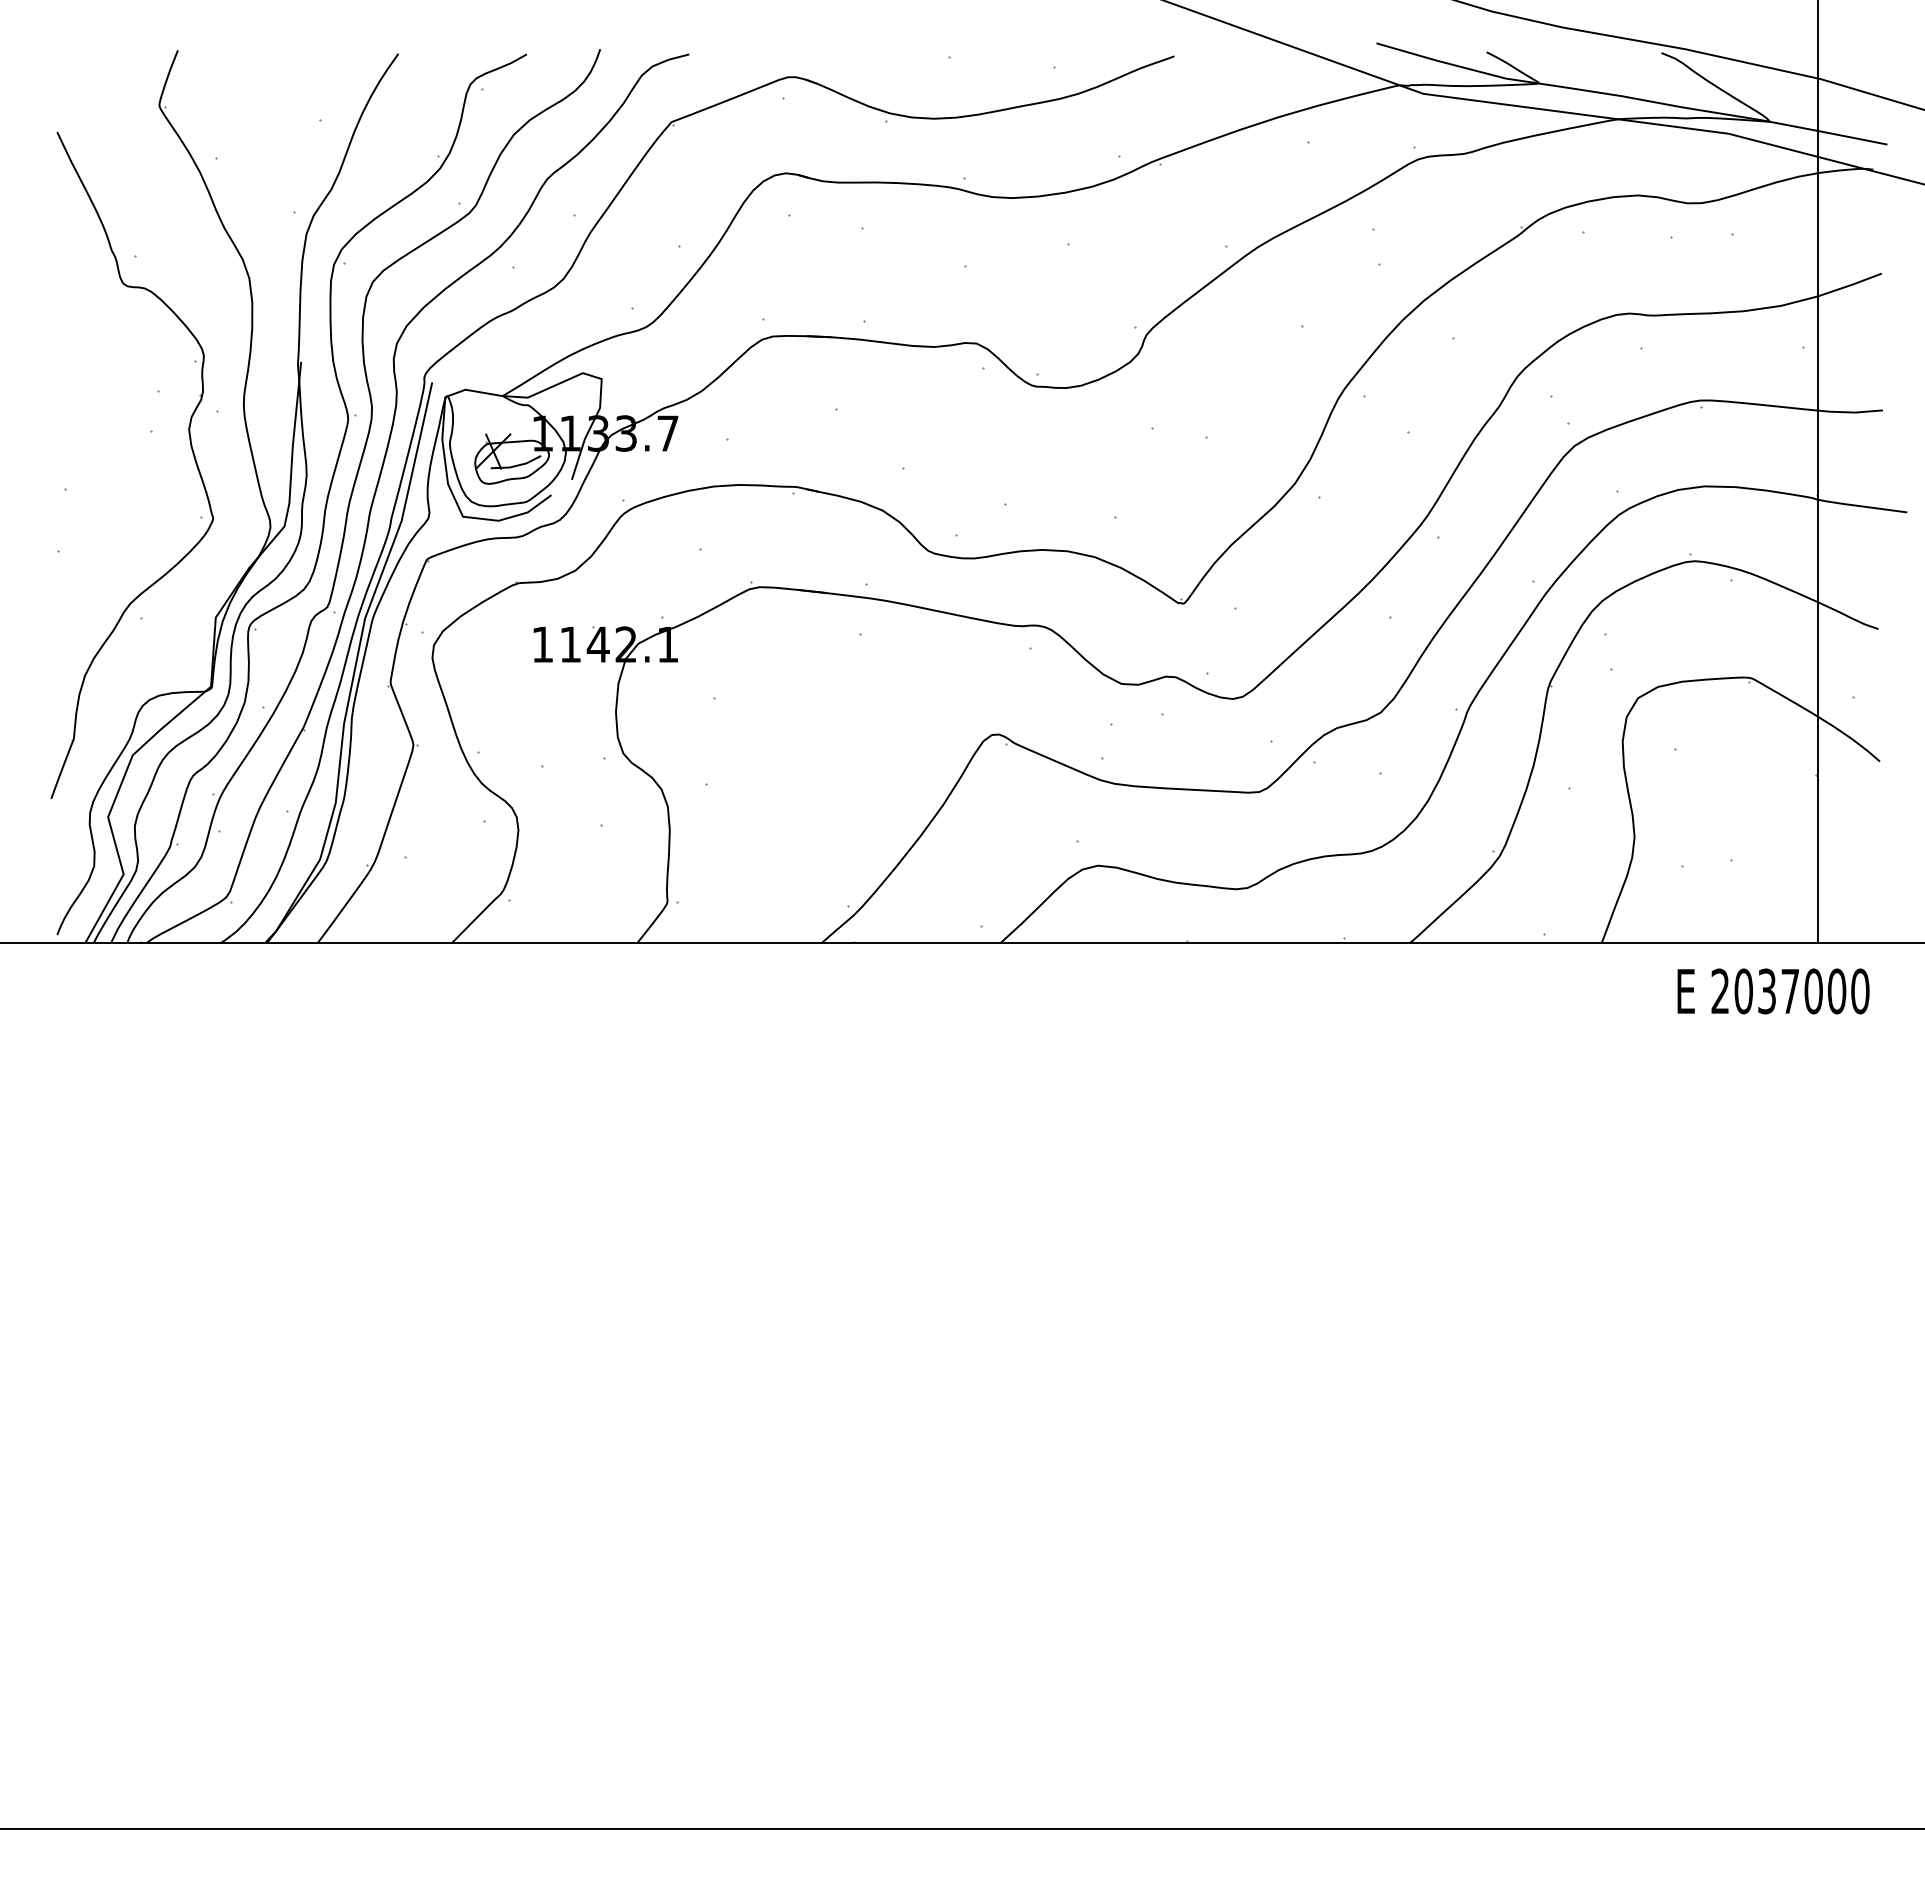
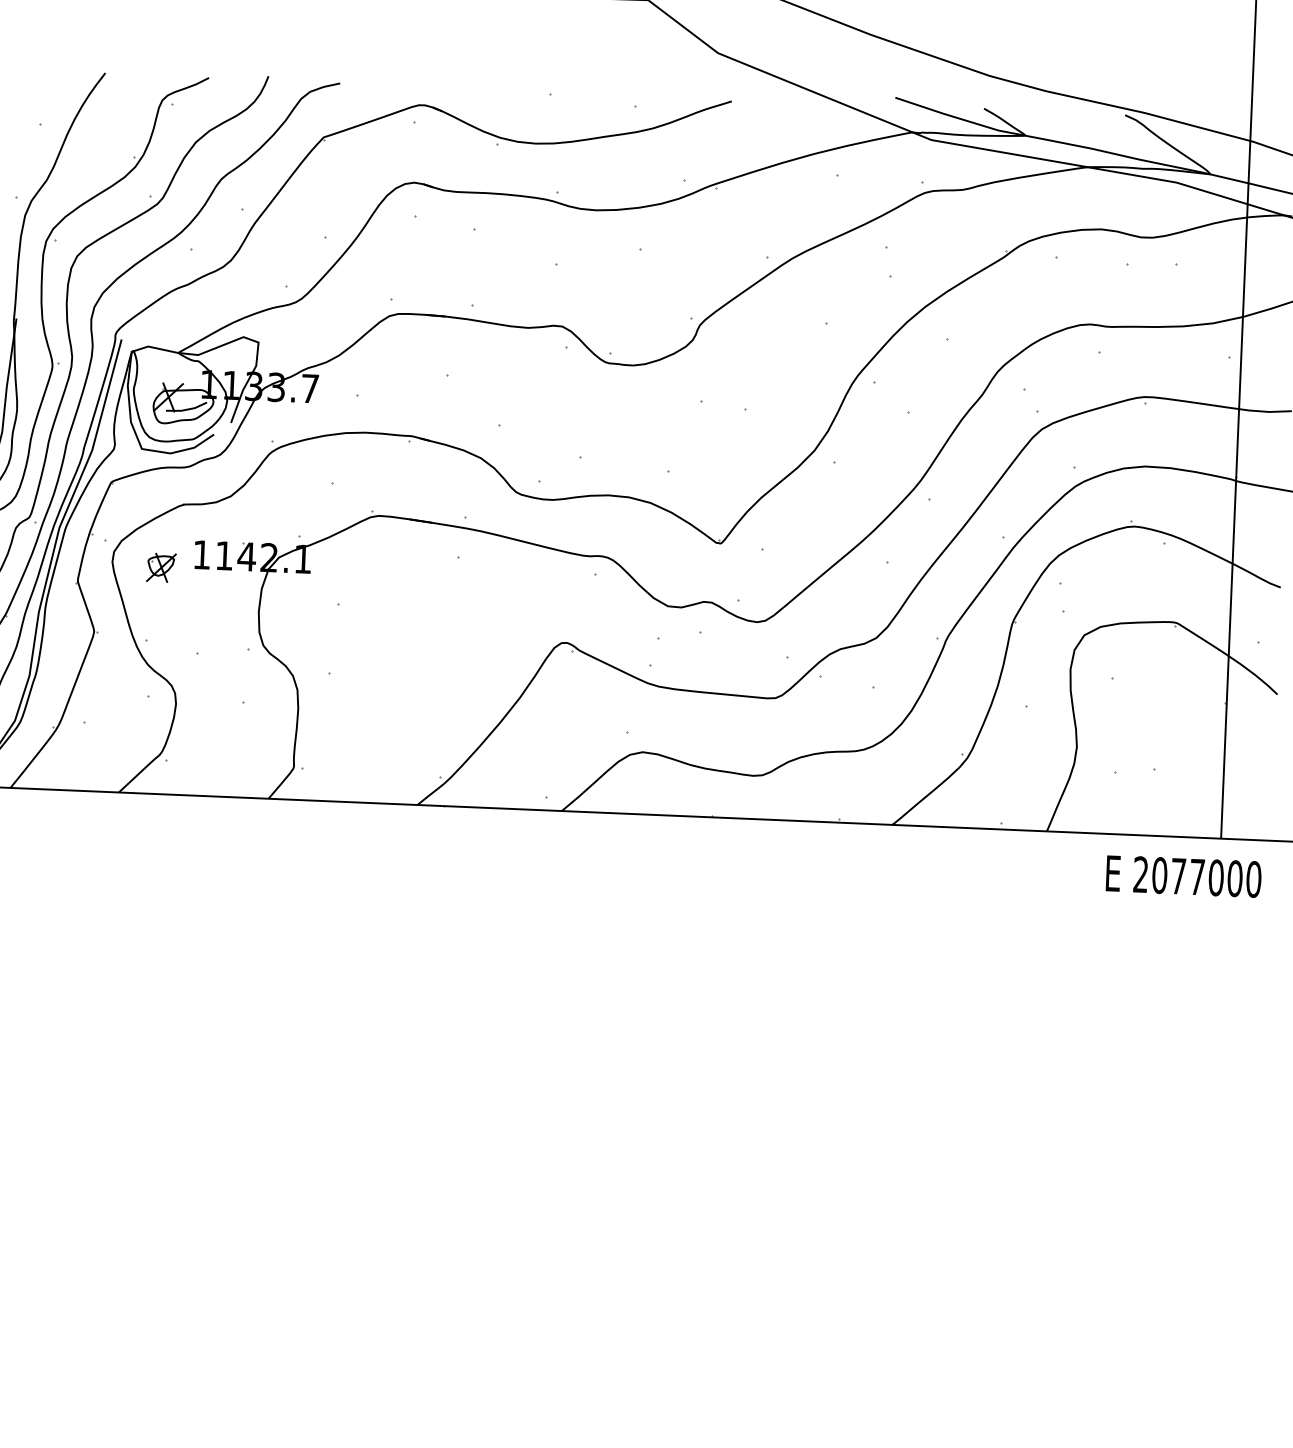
part: (493, 662) -> (161, 567), added
text: (1766, 991) -> (1178, 876), 2037000 -> 2077000

